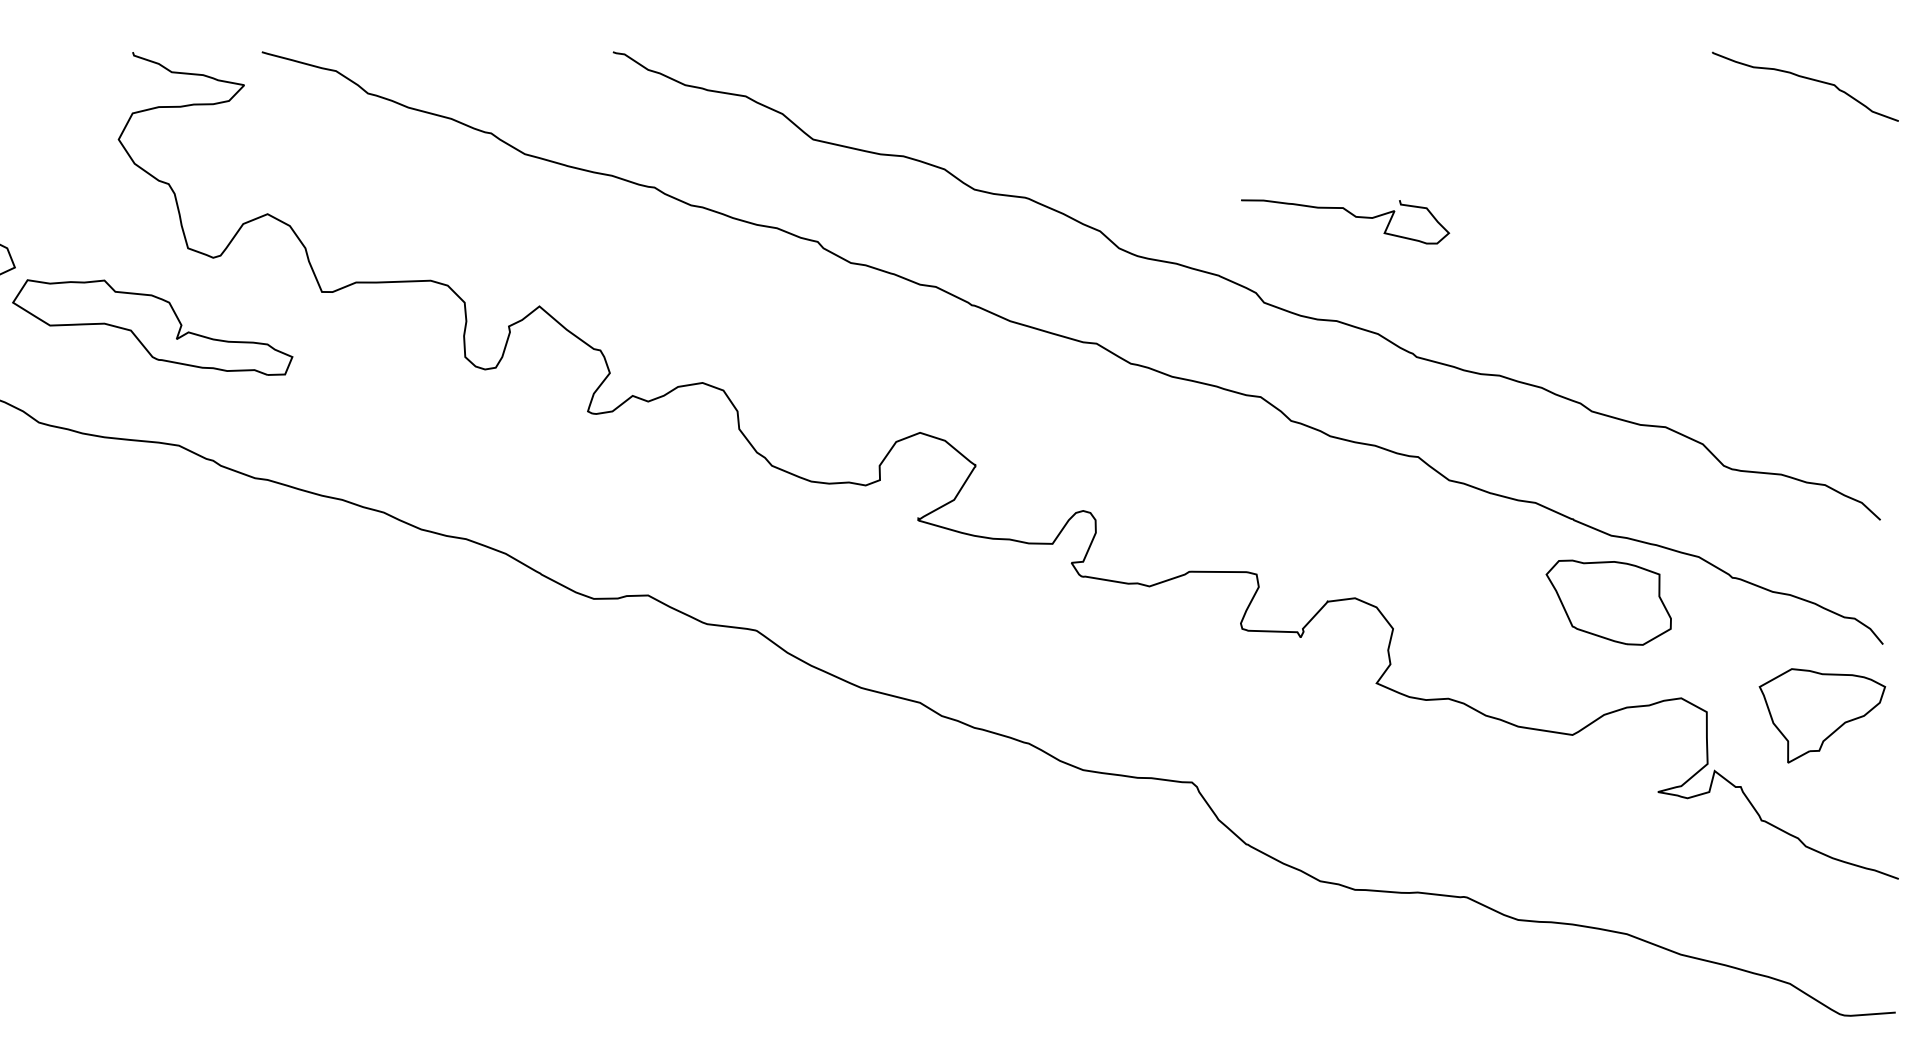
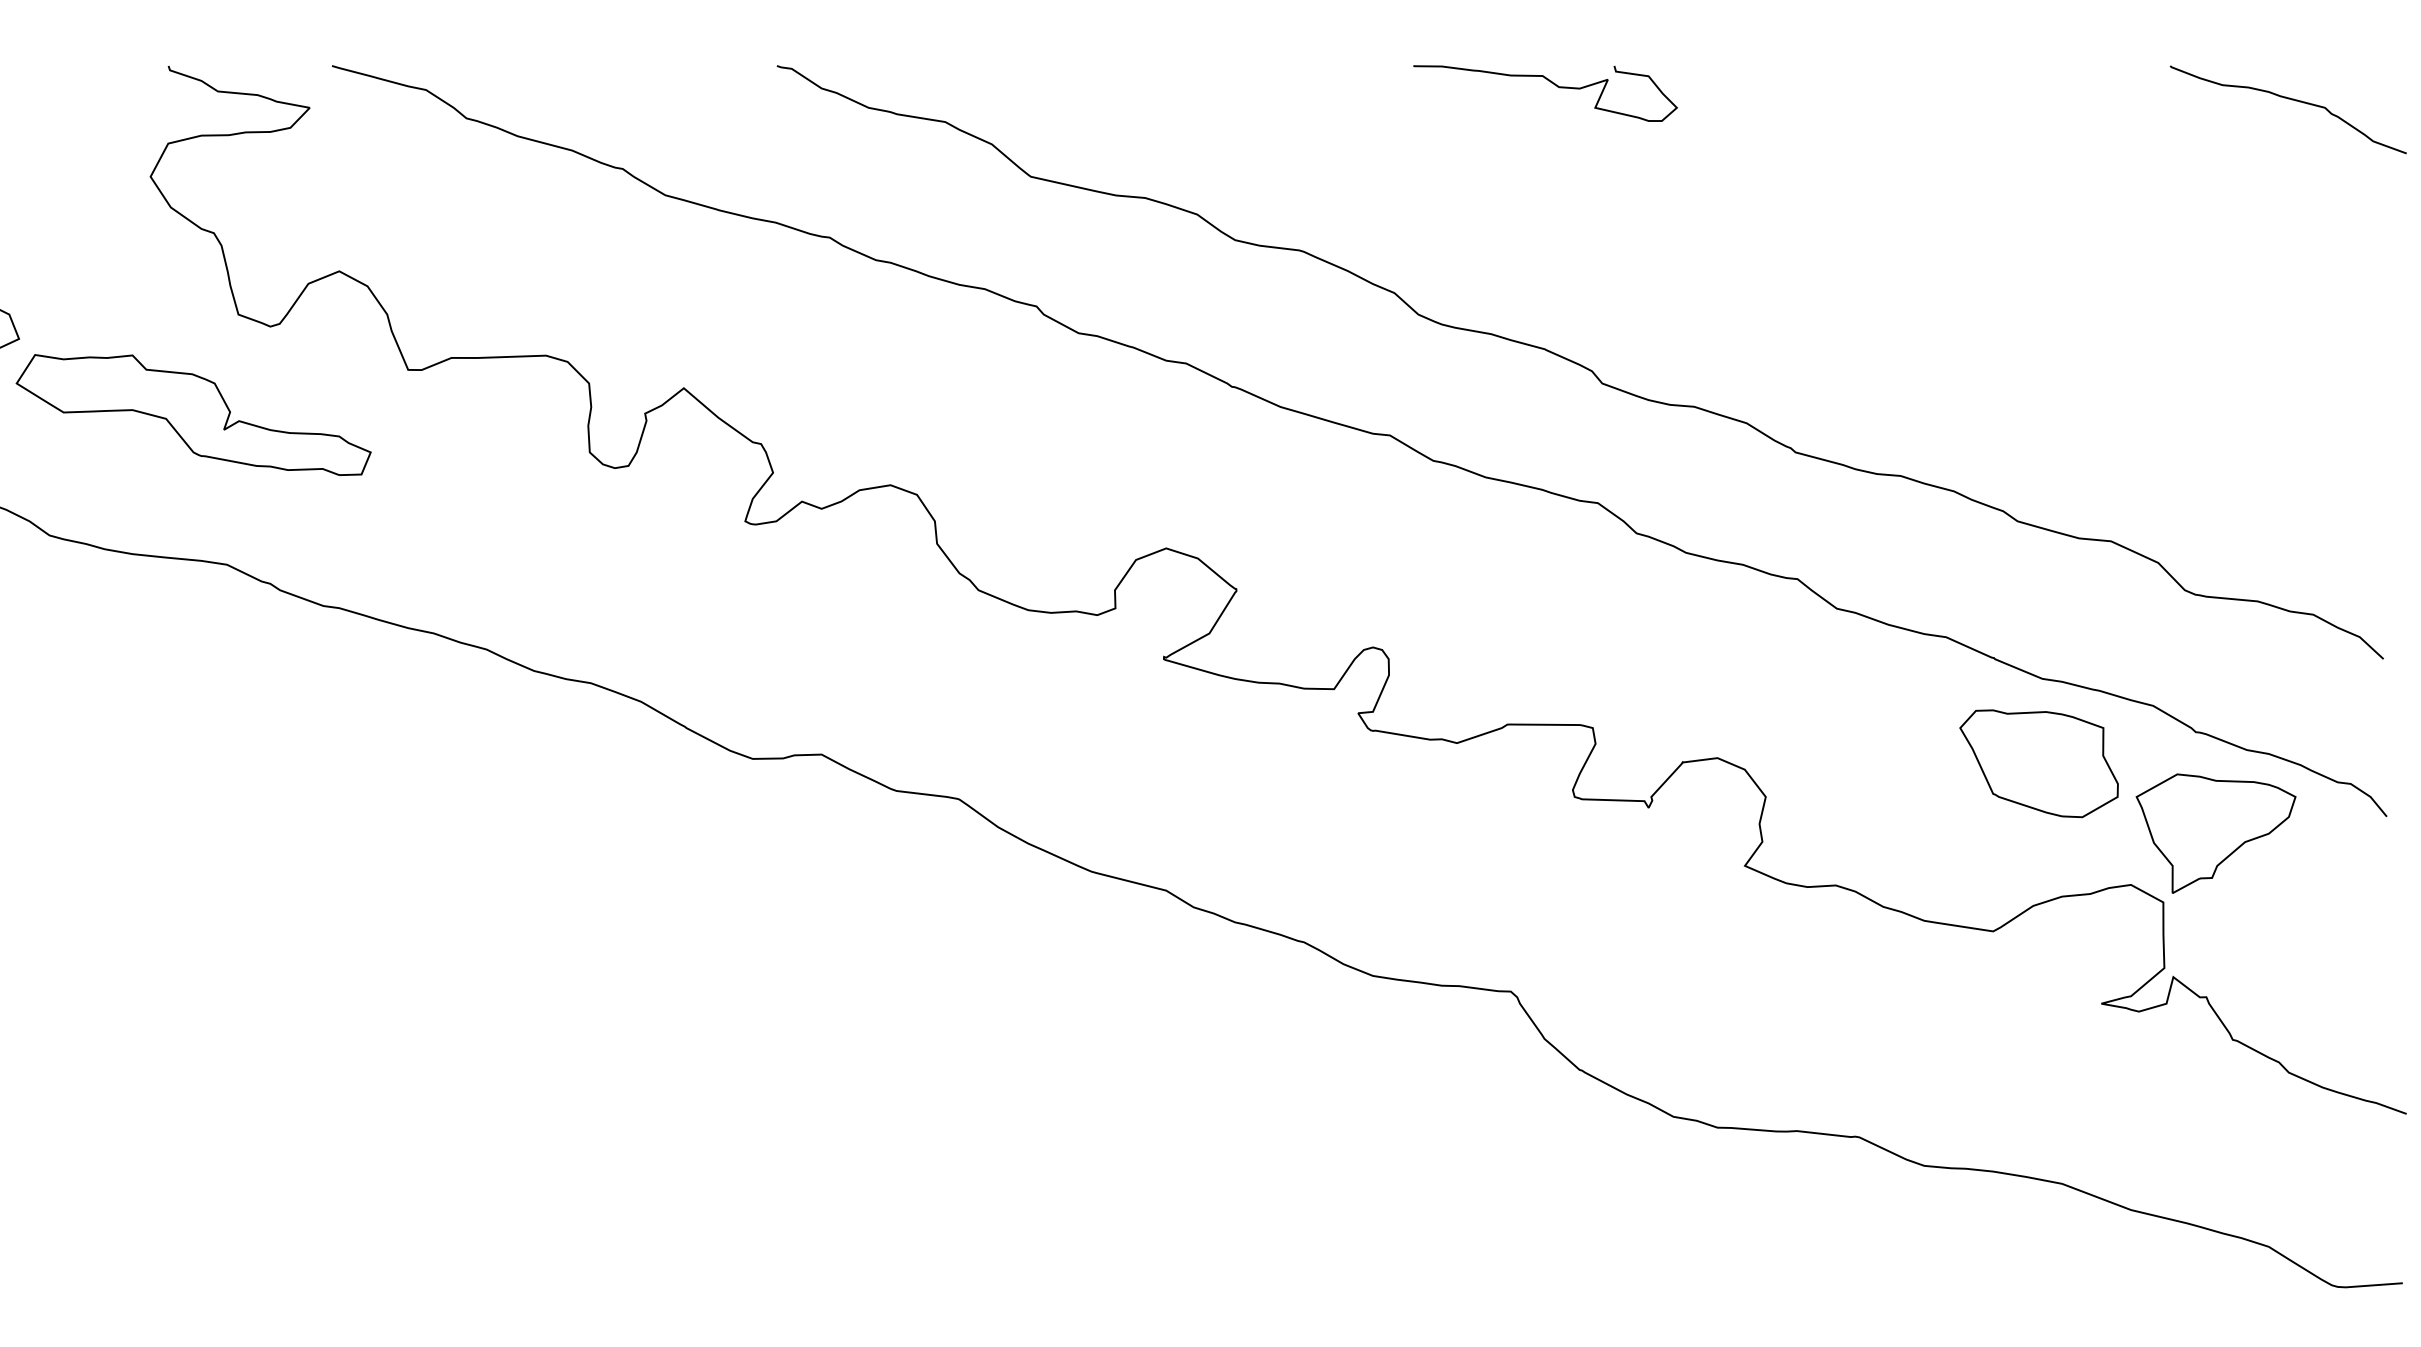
curve: (1350, 214) -> (1552, 84), moved
part: (1822, 715) -> (2216, 833), moved

